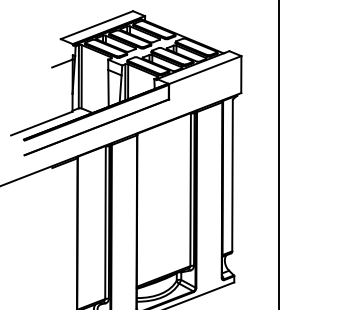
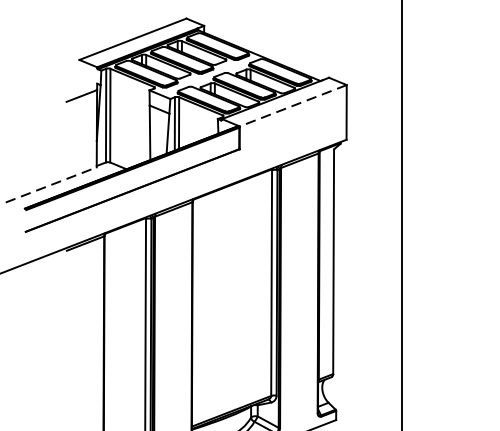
line: (205, 70) -> (293, 106), solid -> dashed
line: (41, 123) -> (50, 184), solid -> dashed

